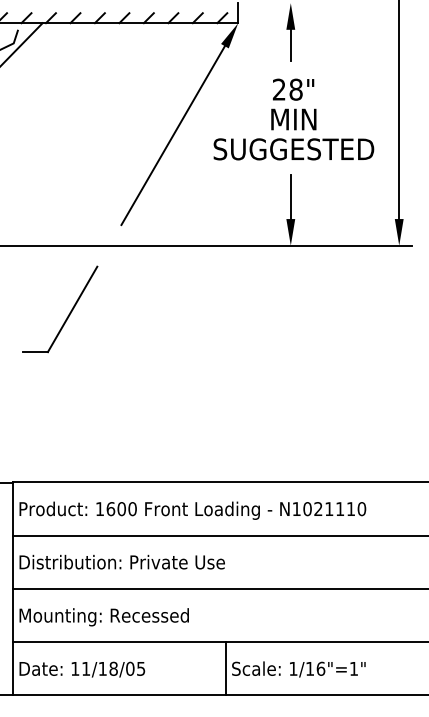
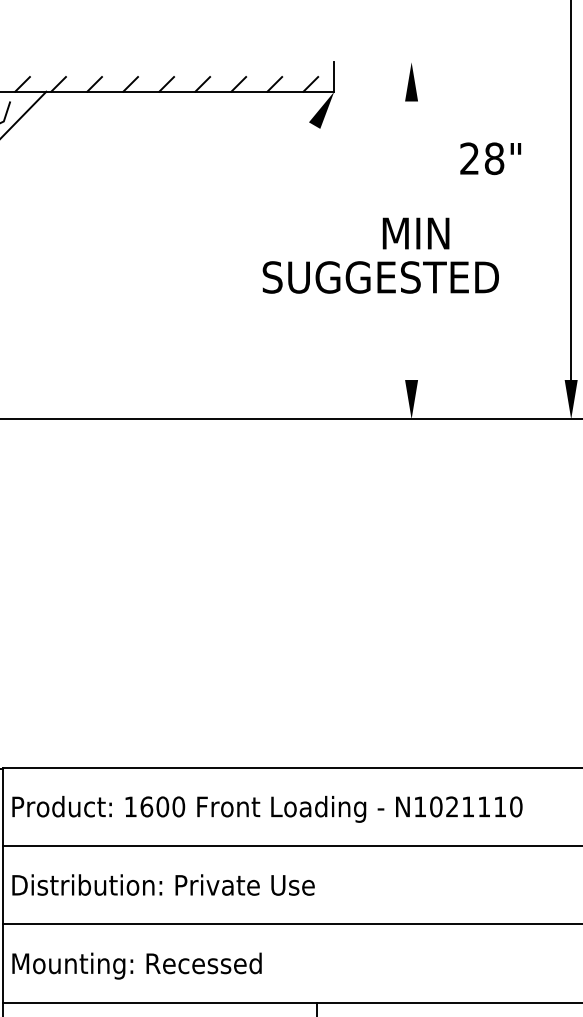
line: (290, 45) -> (411, 124), removed
text: (293, 89) -> (490, 158), moved
line: (172, 135) -> (237, 257), removed
text: (293, 149) -> (380, 277), moved
line: (290, 197) -> (411, 348), removed
part: (68, 314) -> (84, 520), removed

